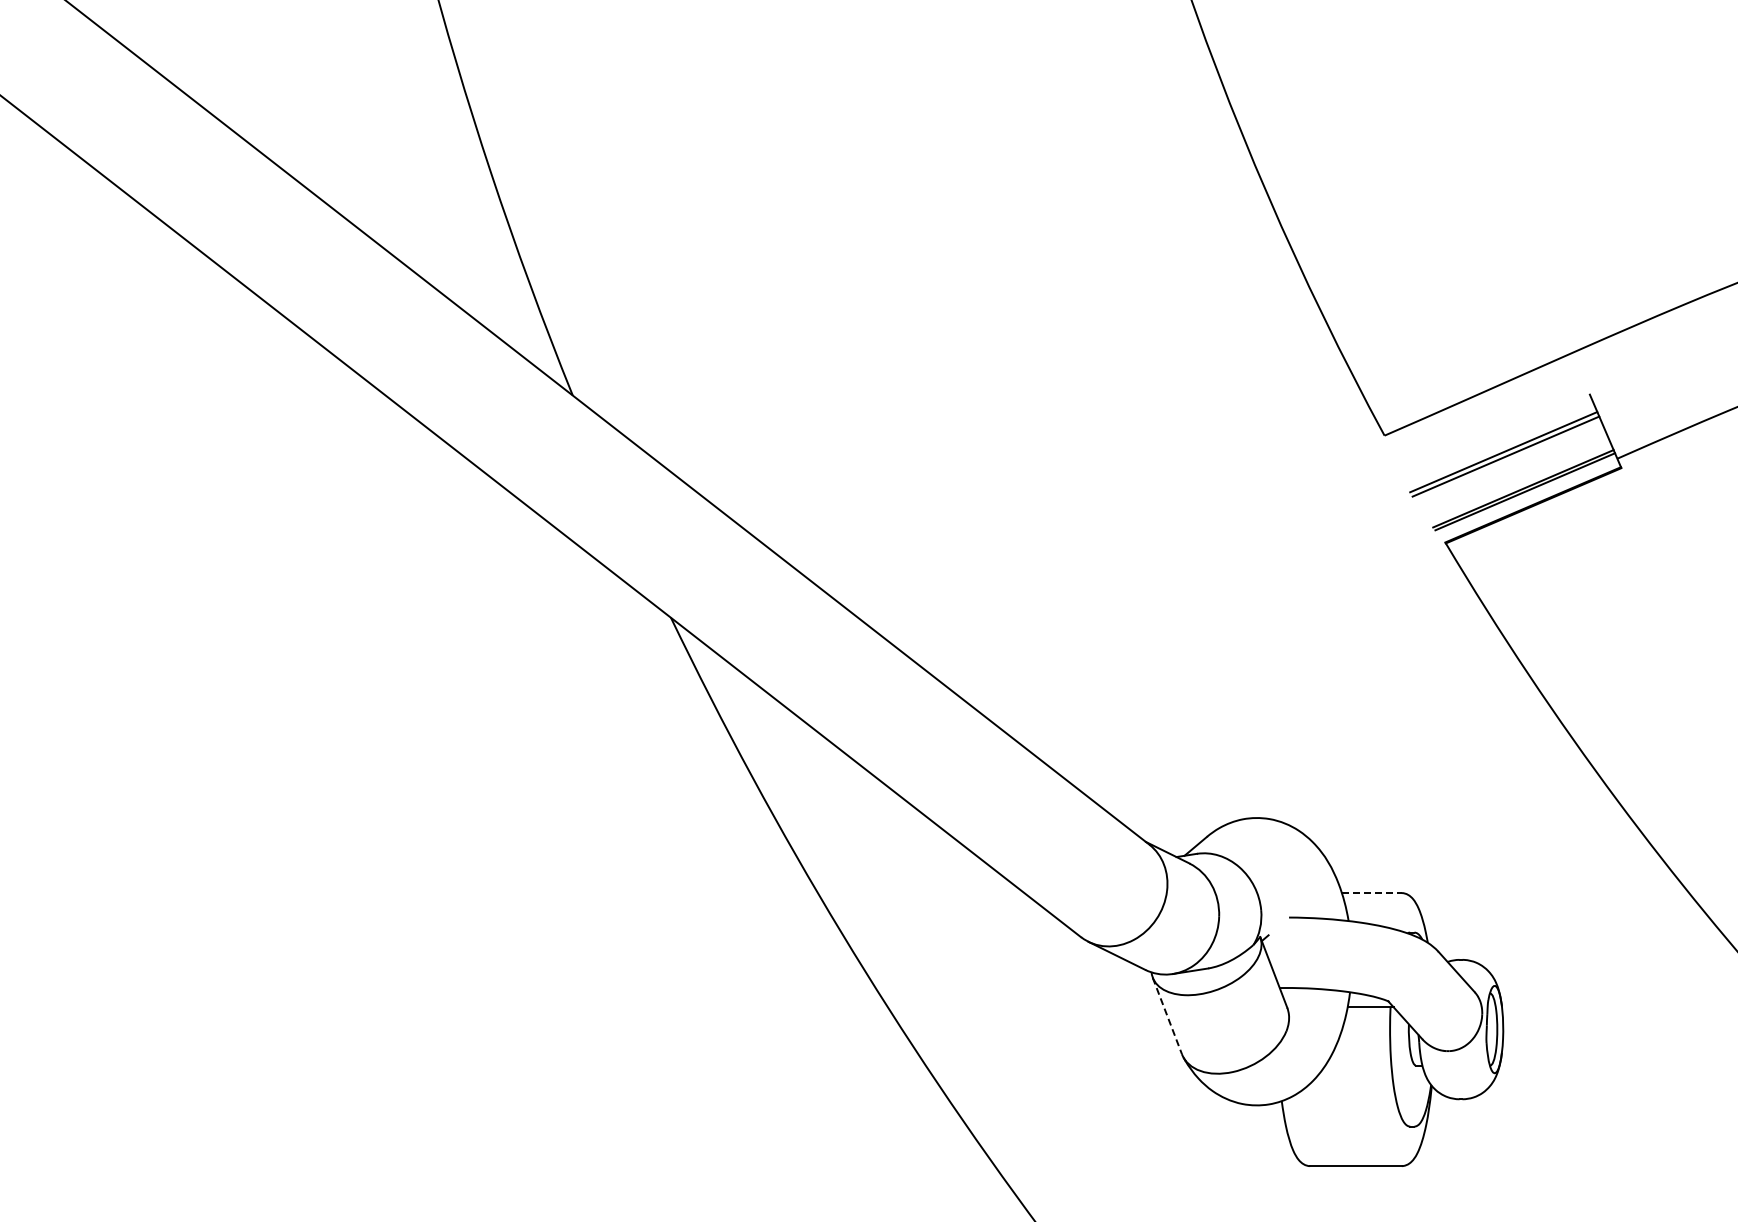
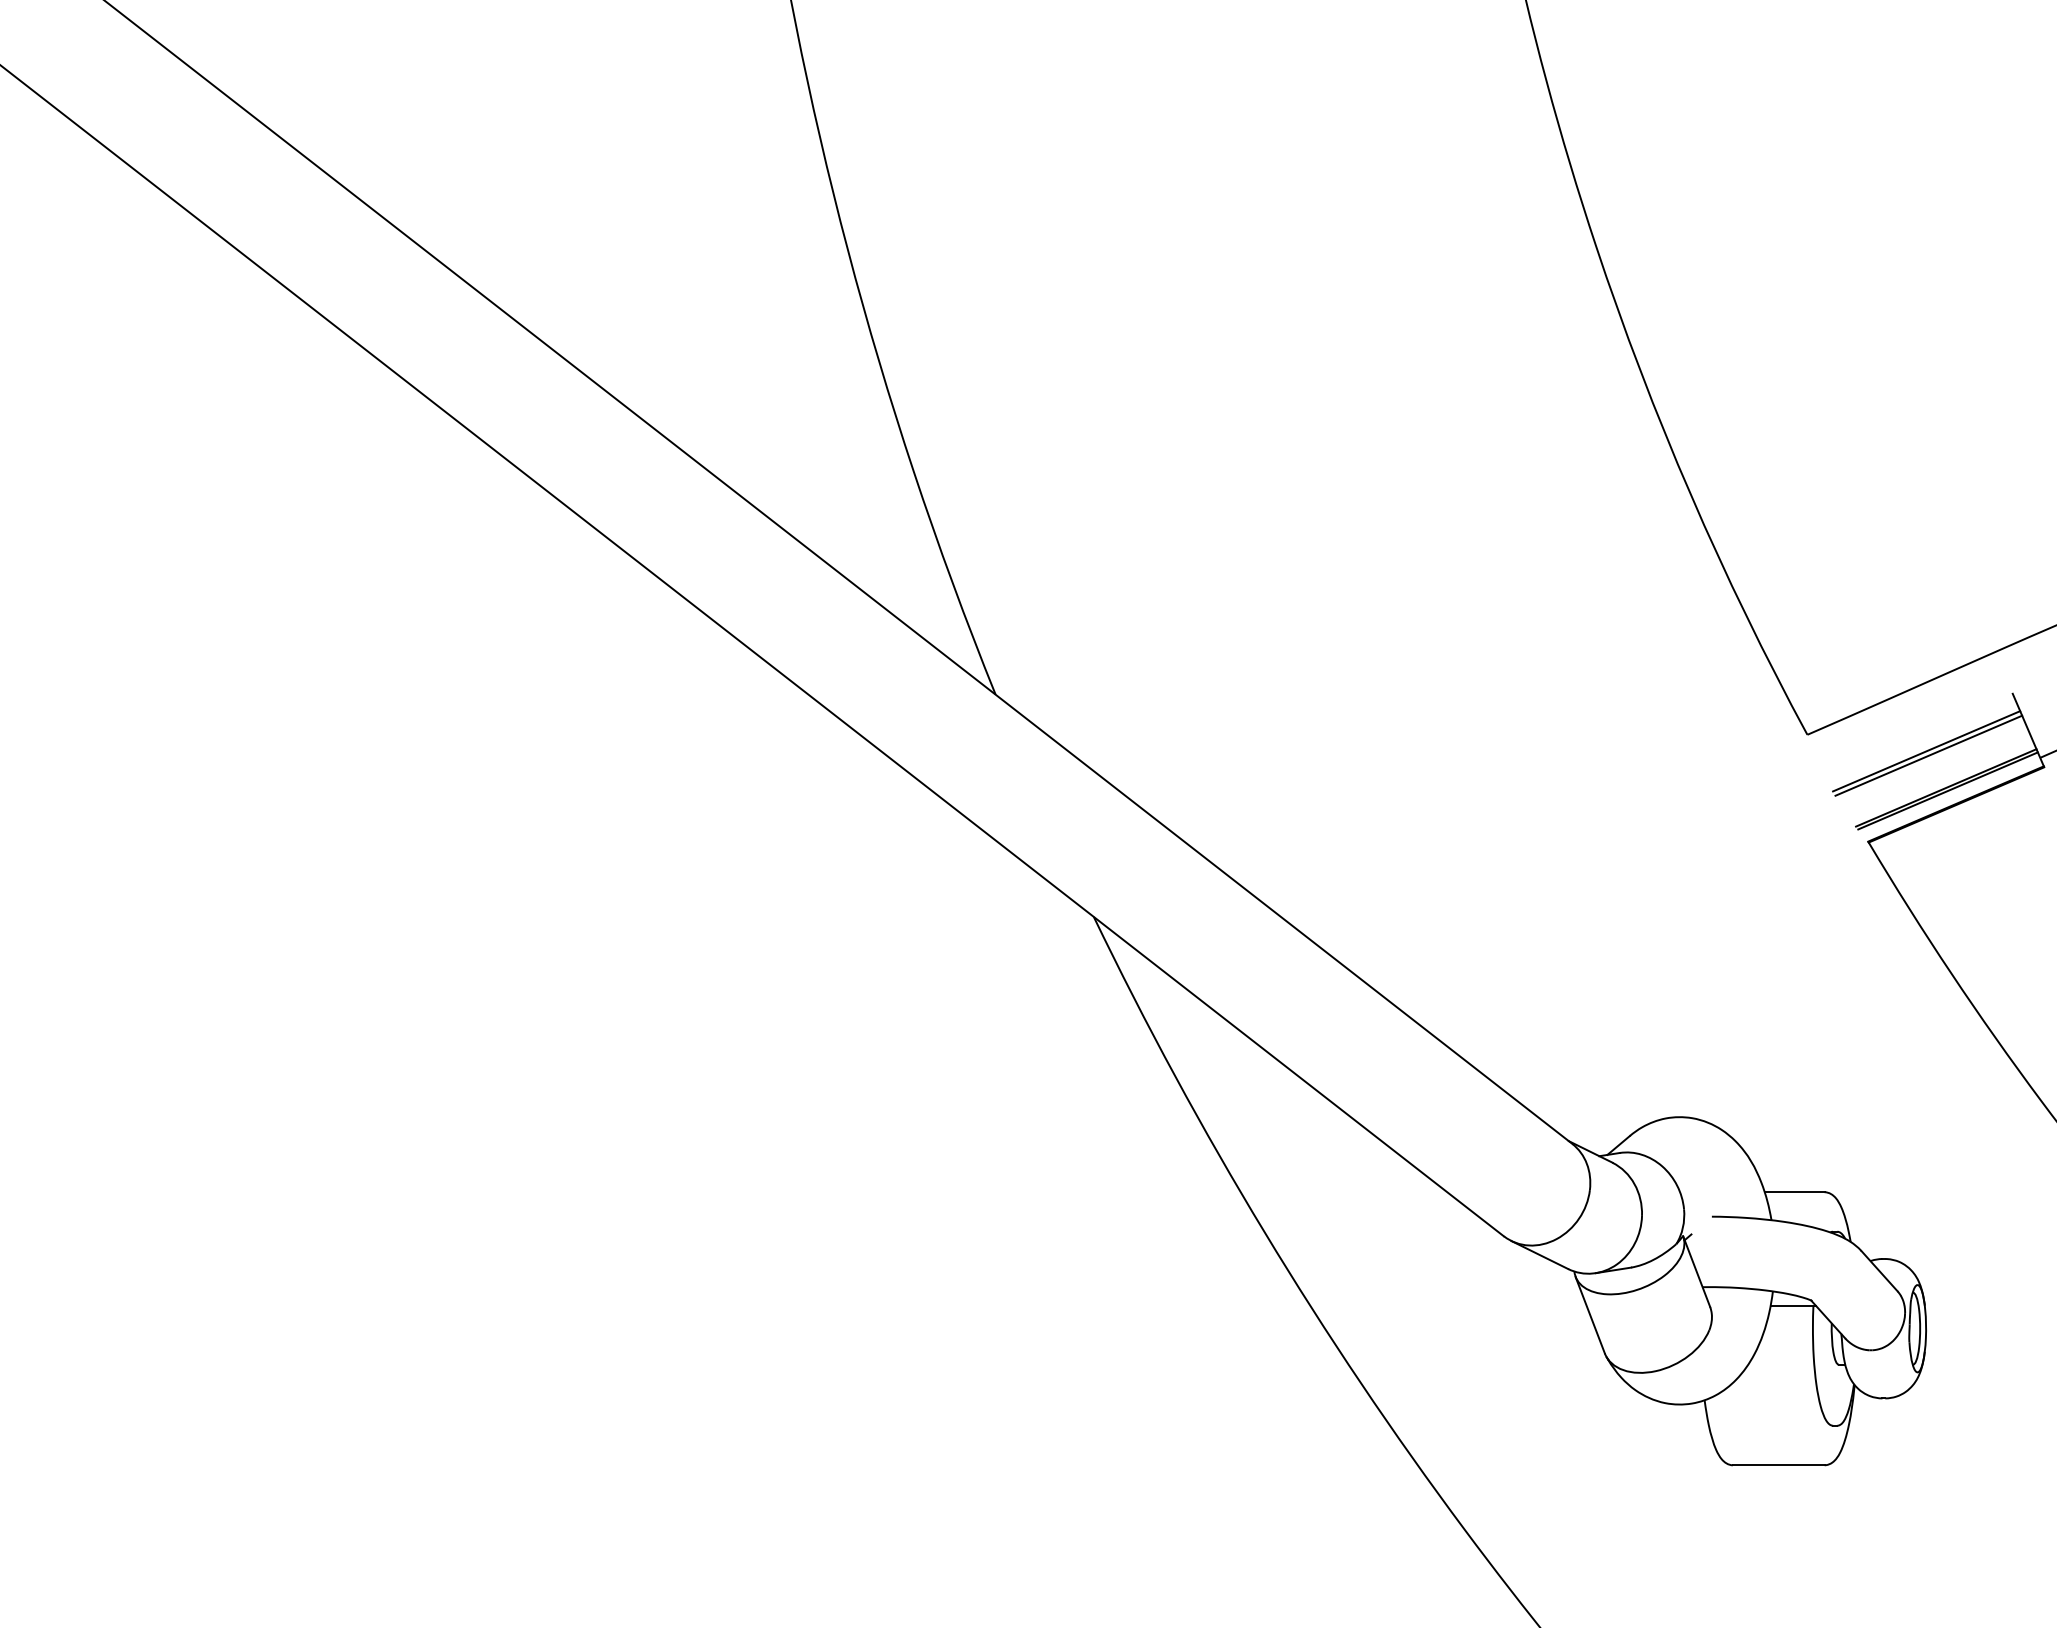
line: (1371, 893) -> (1794, 1192), dashed -> solid
line: (1167, 1016) -> (1590, 1315), dashed -> solid

